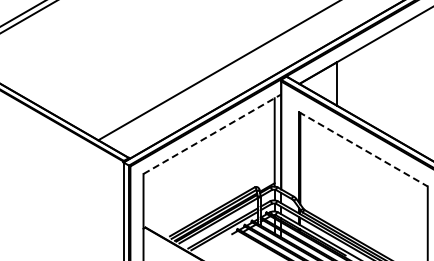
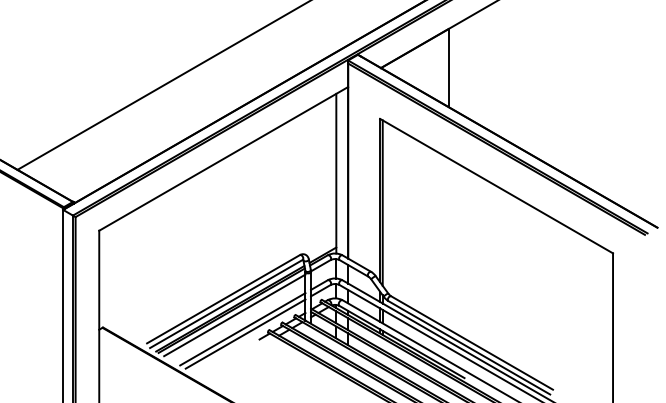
line: (212, 134) -> (223, 159), dashed -> solid
line: (363, 149) -> (496, 186), dashed -> solid

